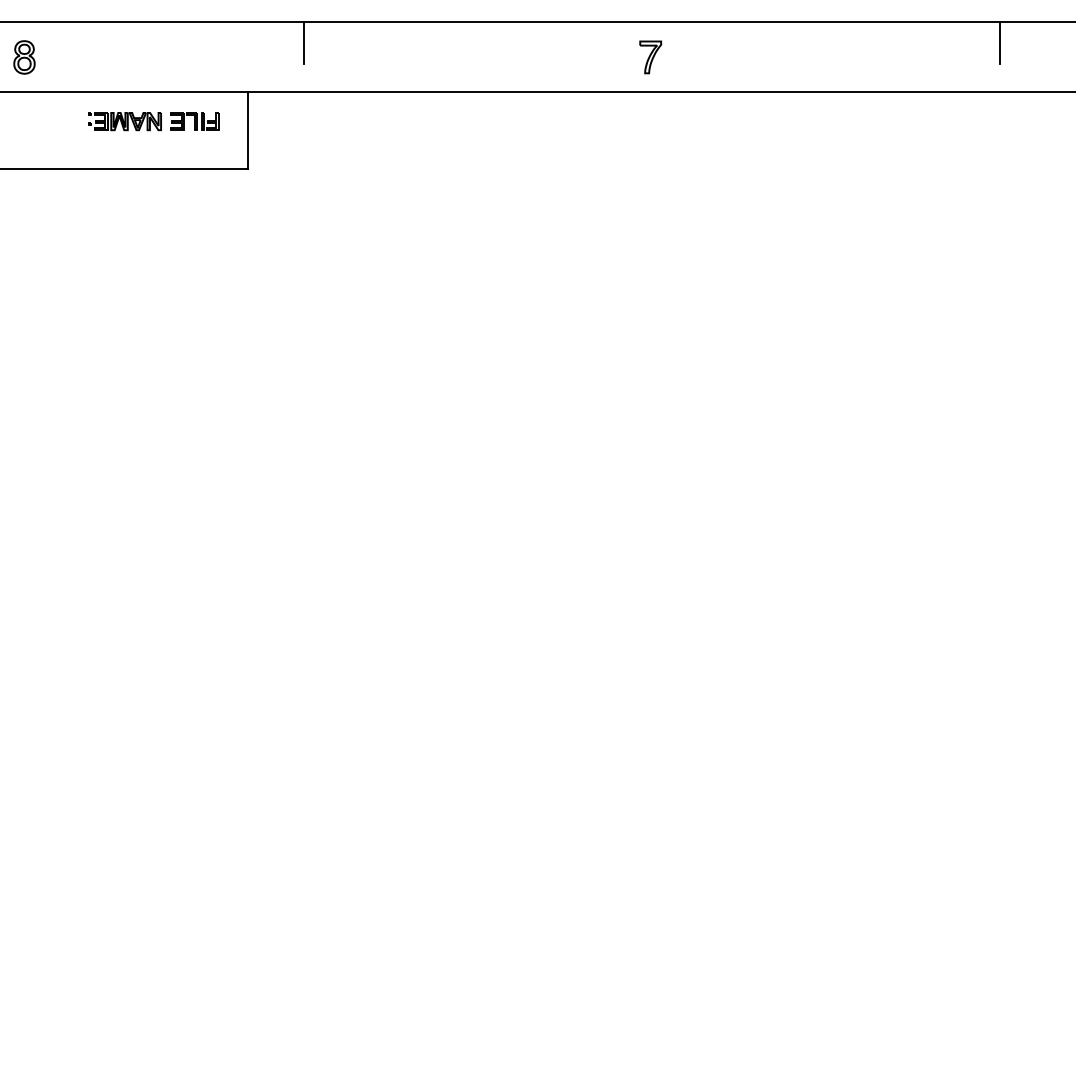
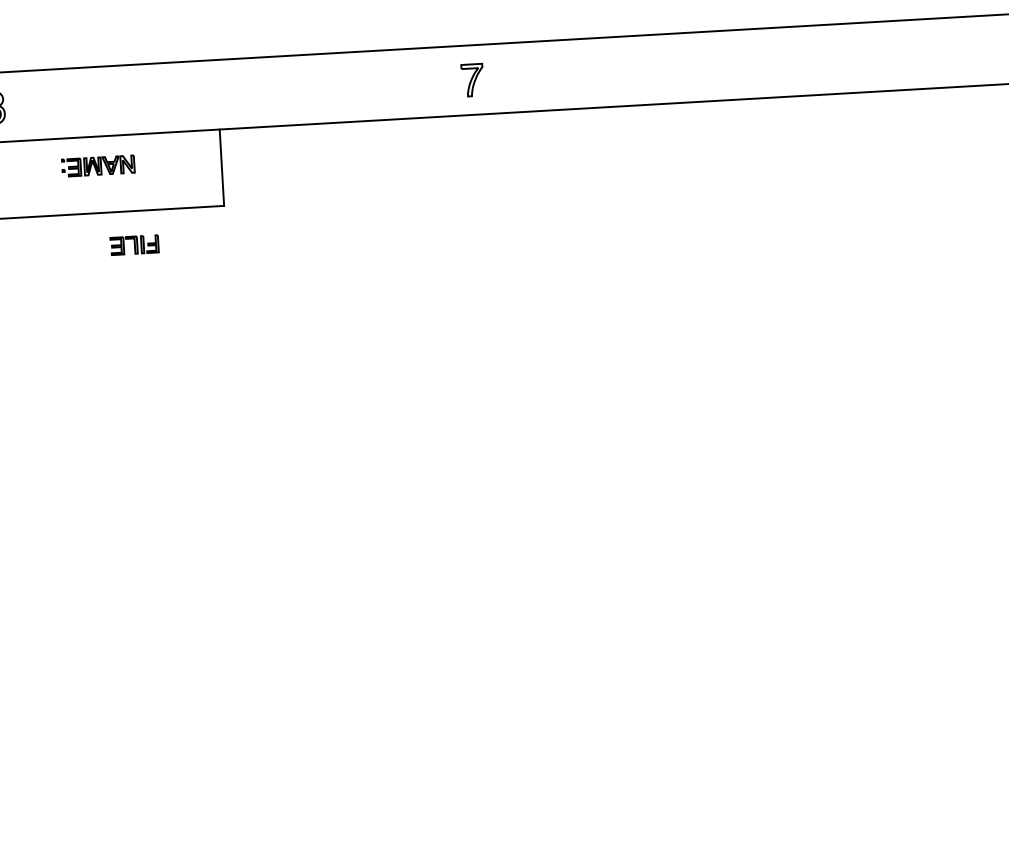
line: (304, 43) -> (272, 77), removed
line: (1000, 43) -> (967, 37), removed
part: (650, 57) -> (472, 80), moved
part: (194, 121) -> (134, 245), moved

